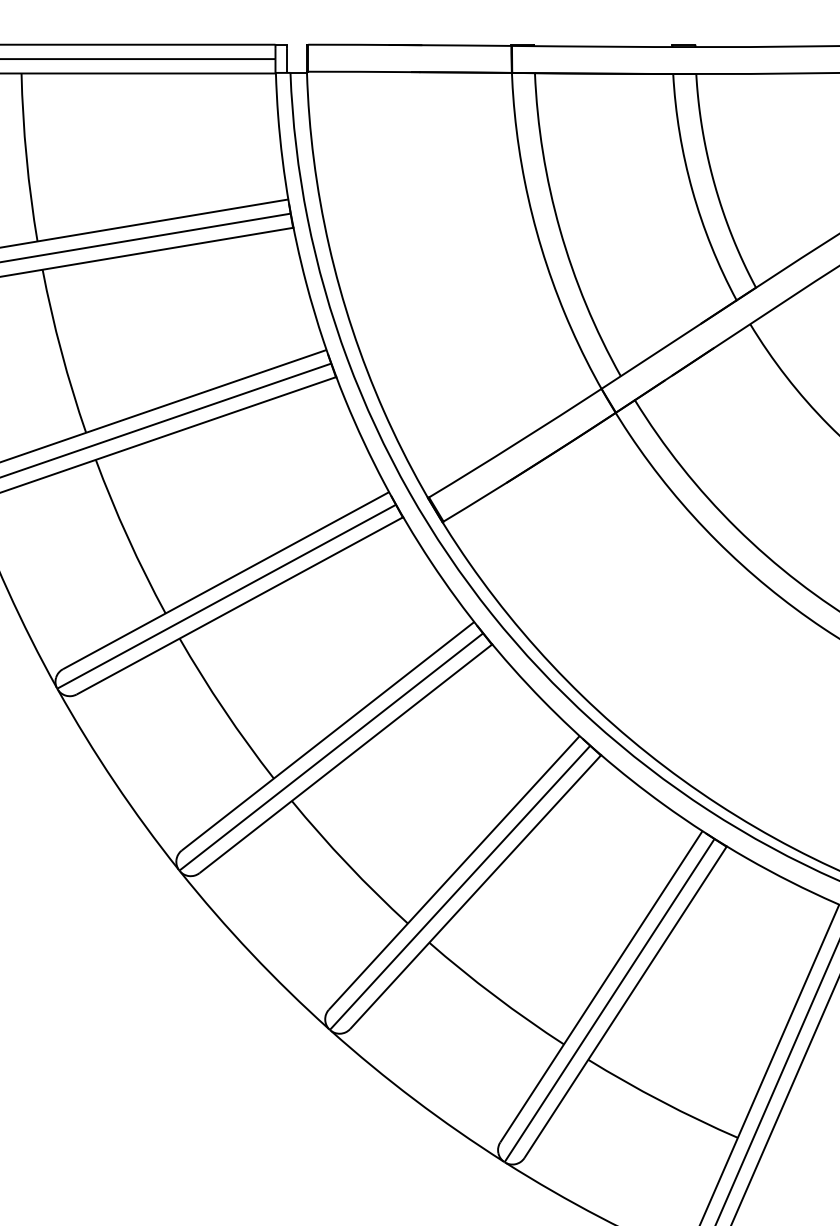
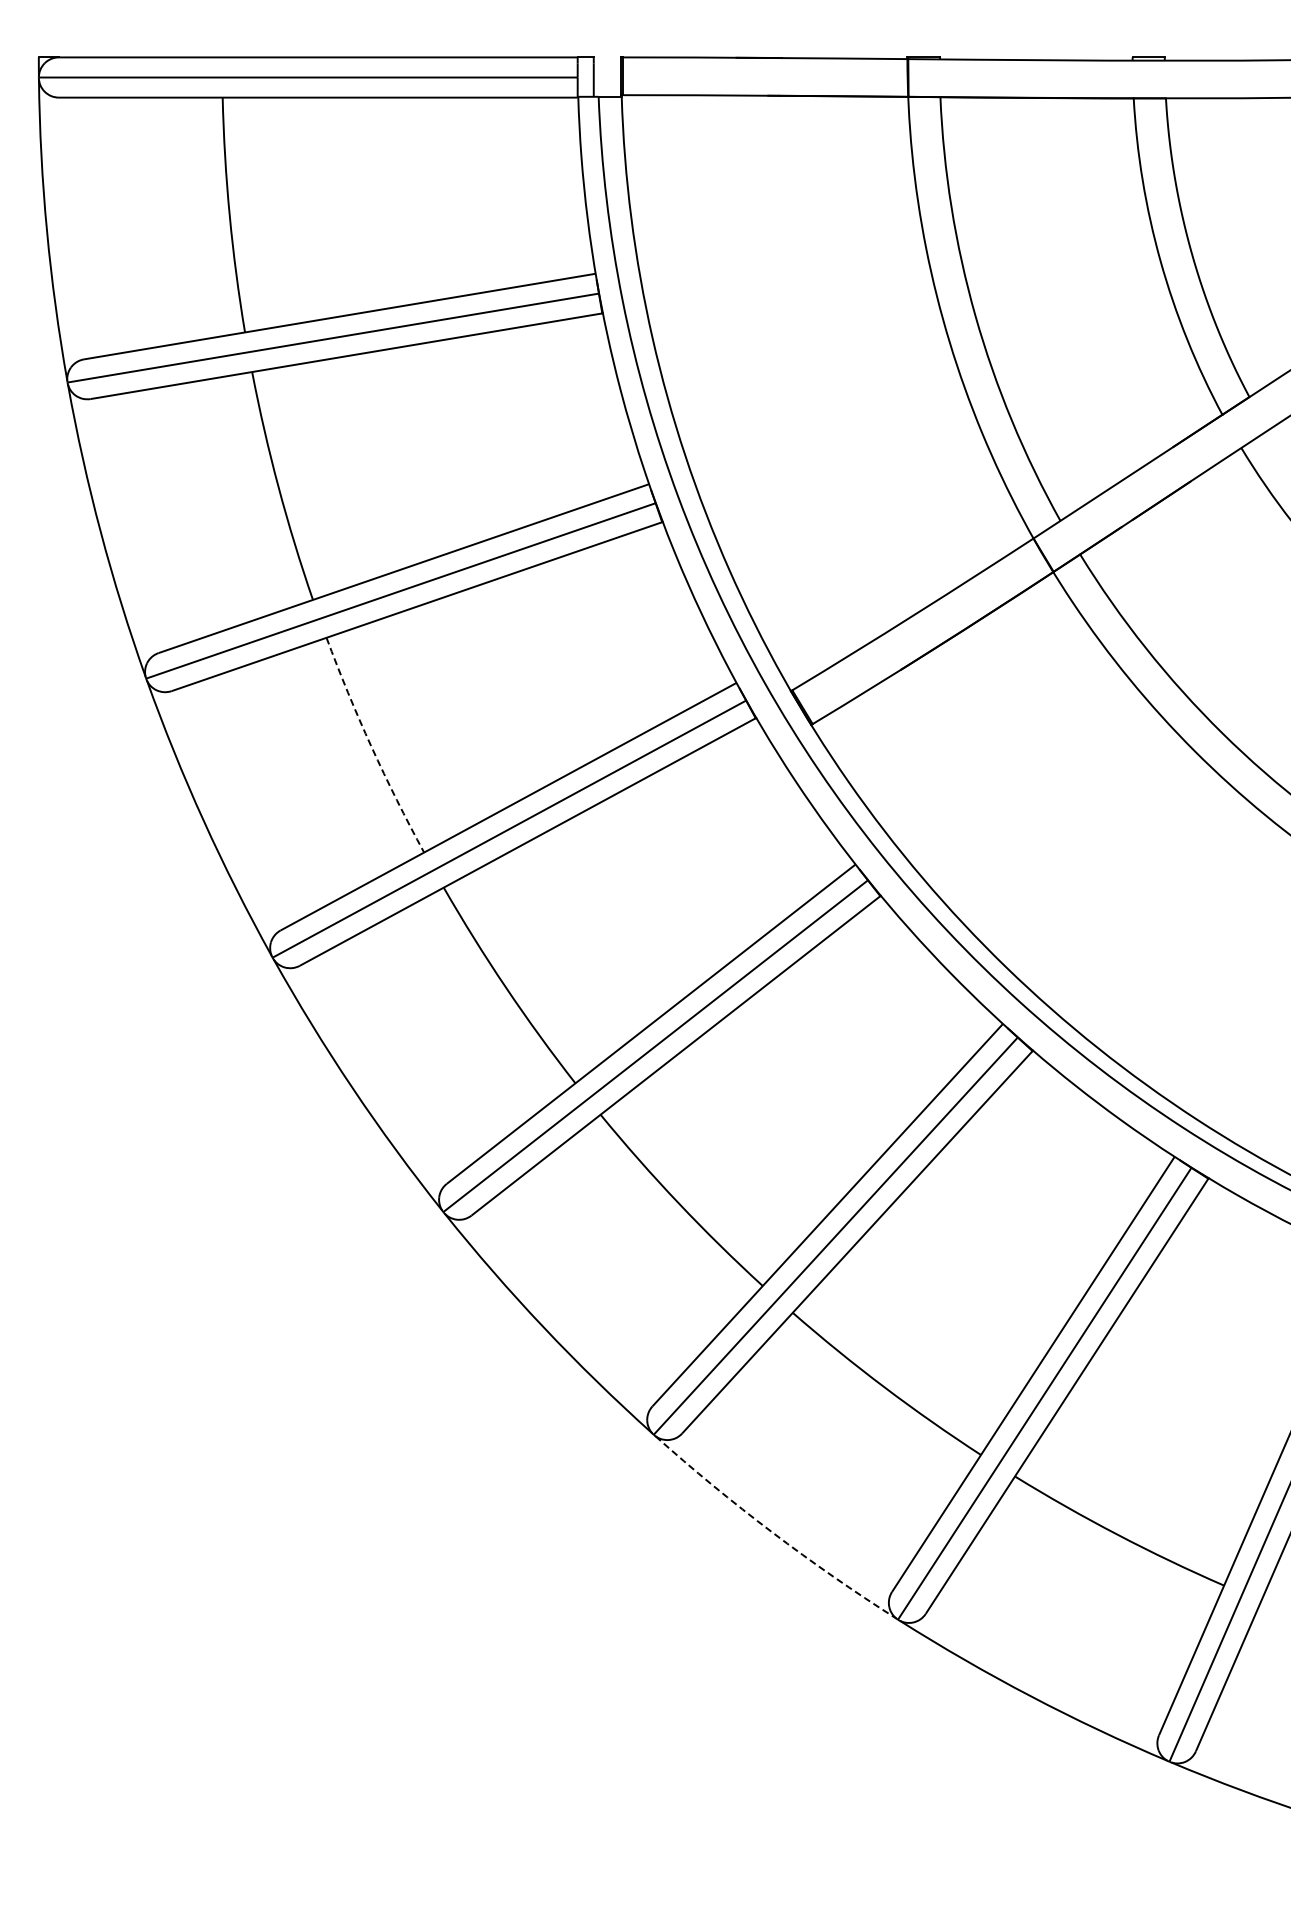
arc: (128, 537) -> (371, 746), solid -> dashed
arc: (414, 1099) -> (772, 1532), solid -> dashed

